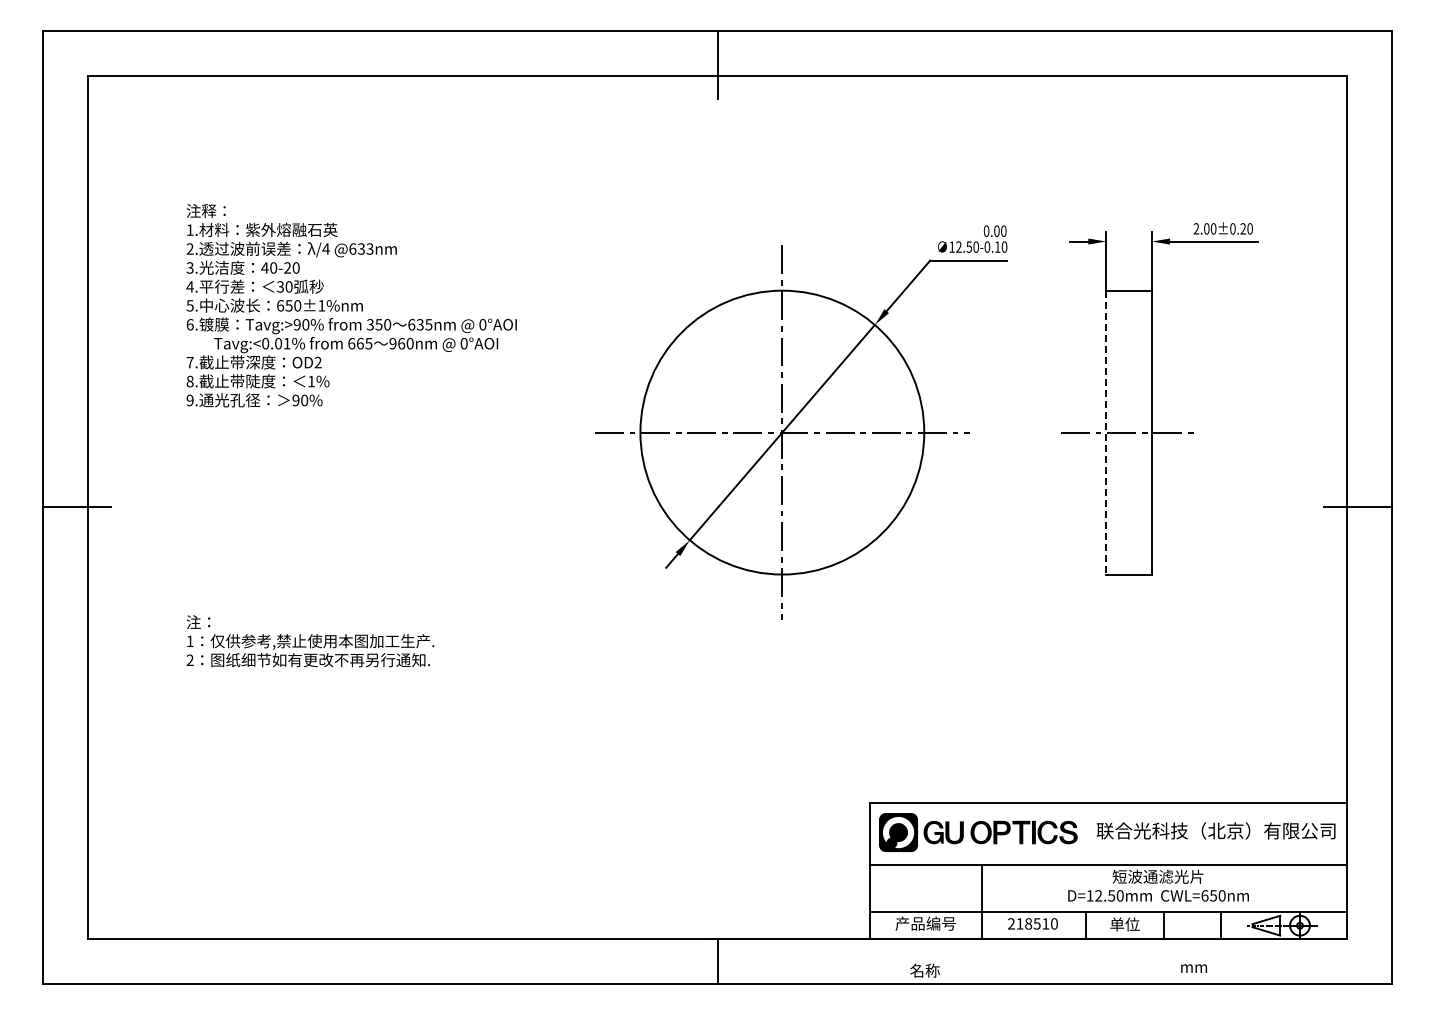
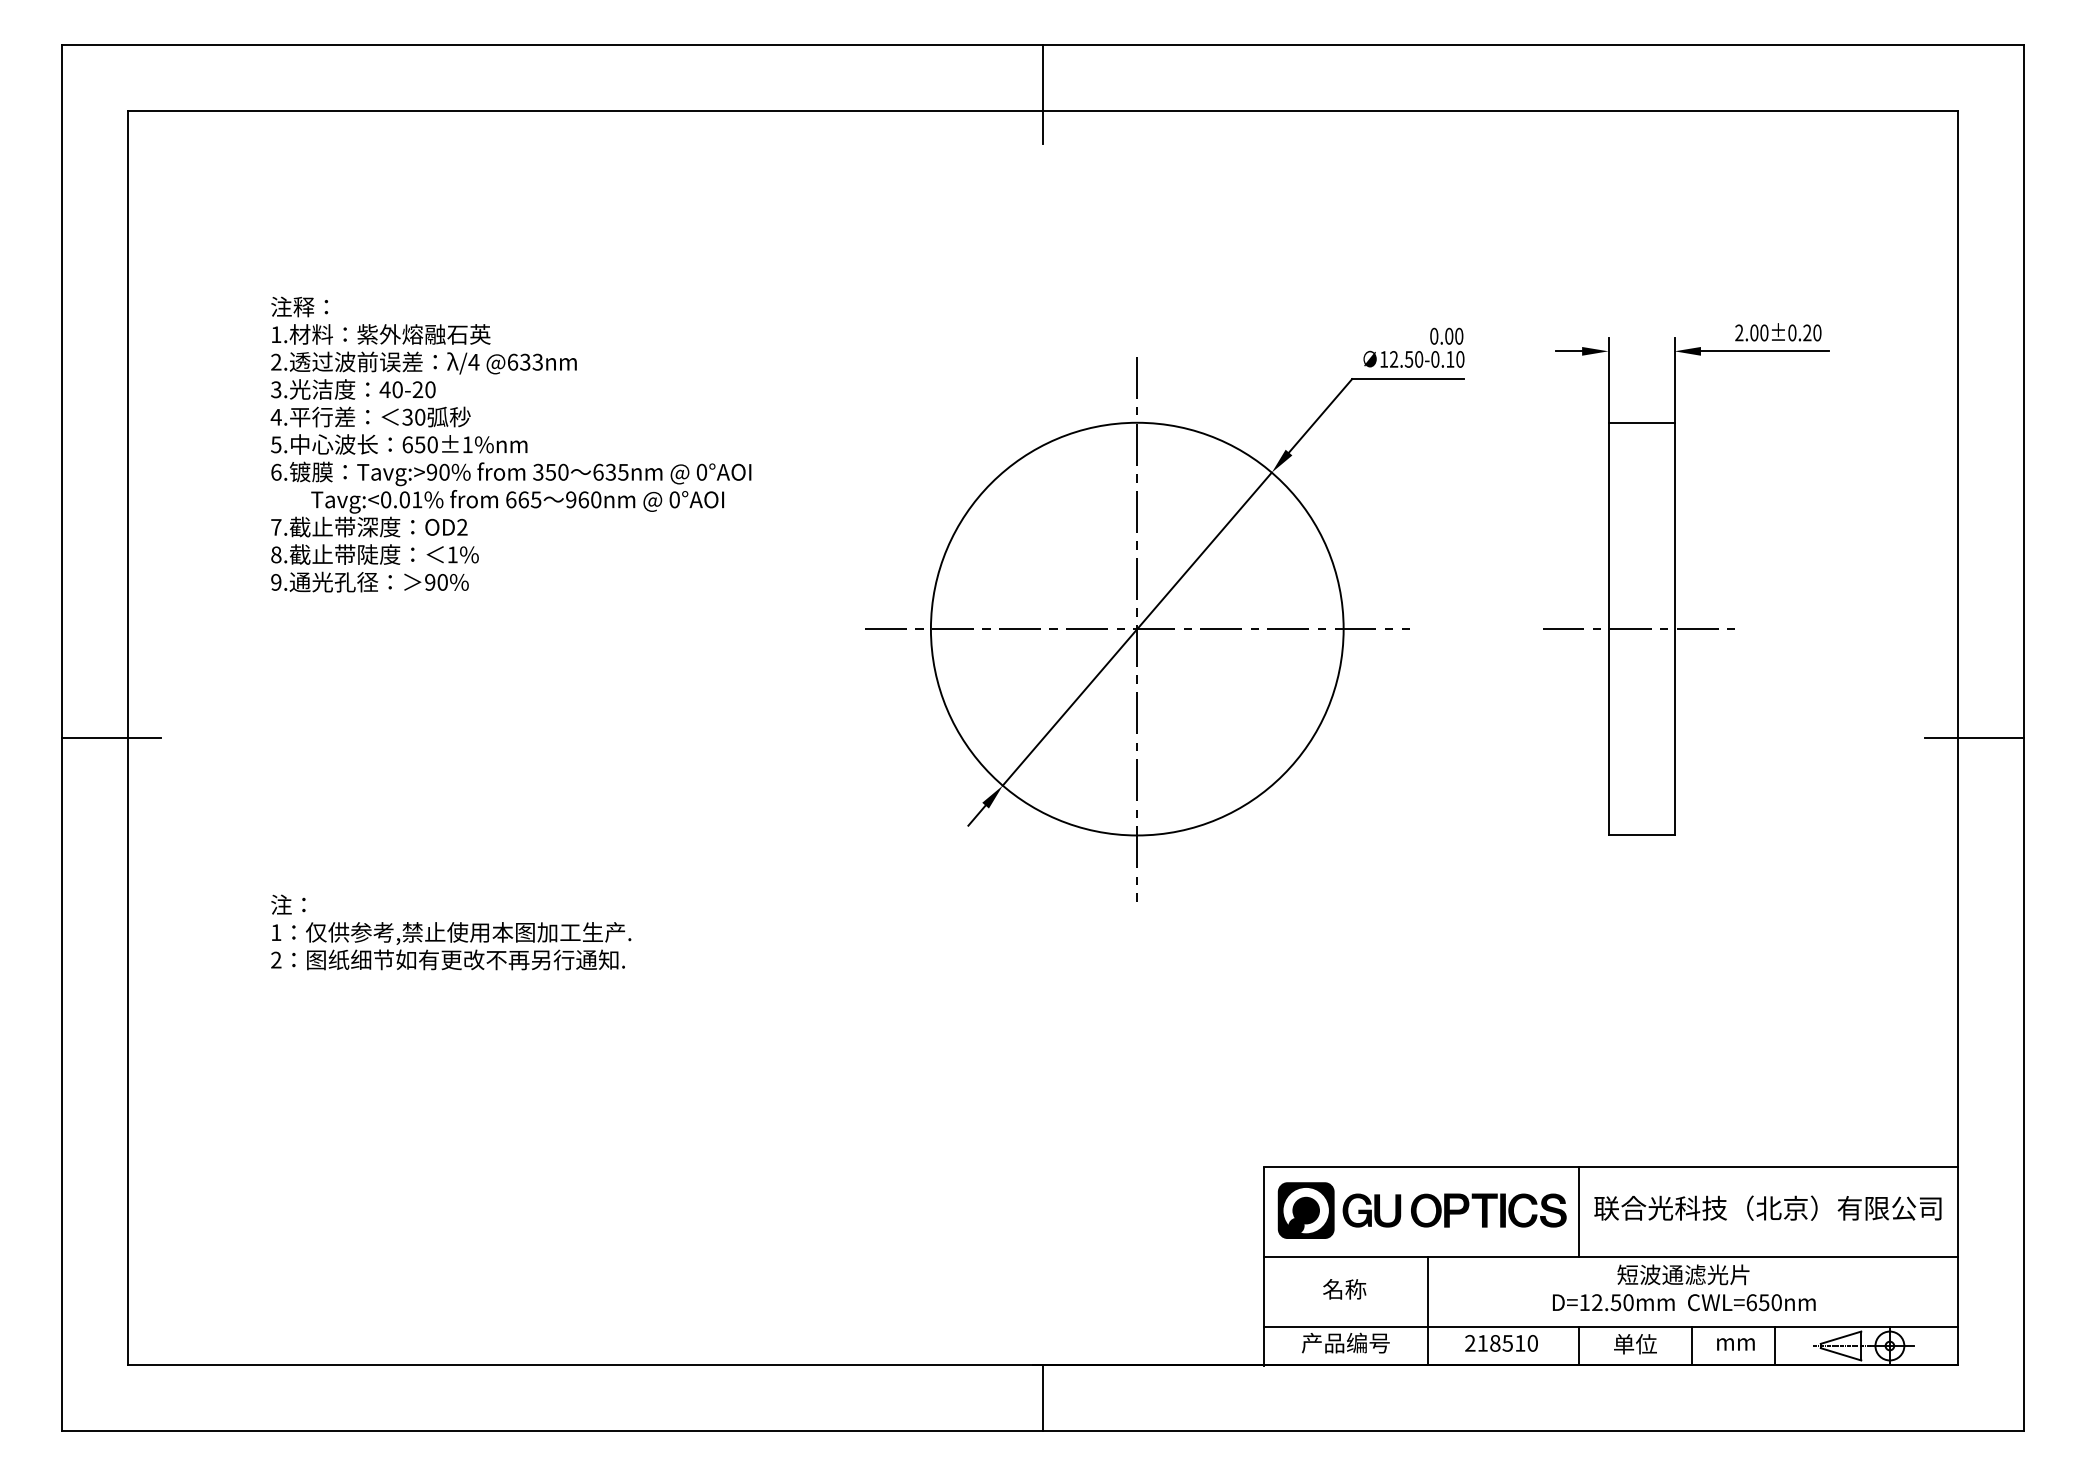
line: (1106, 432) -> (1608, 628), dashed -> solid
line: (1085, 833) -> (1578, 1211), added
text: (1193, 968) -> (1735, 1344), moved
text: (924, 970) -> (1343, 1289), moved

